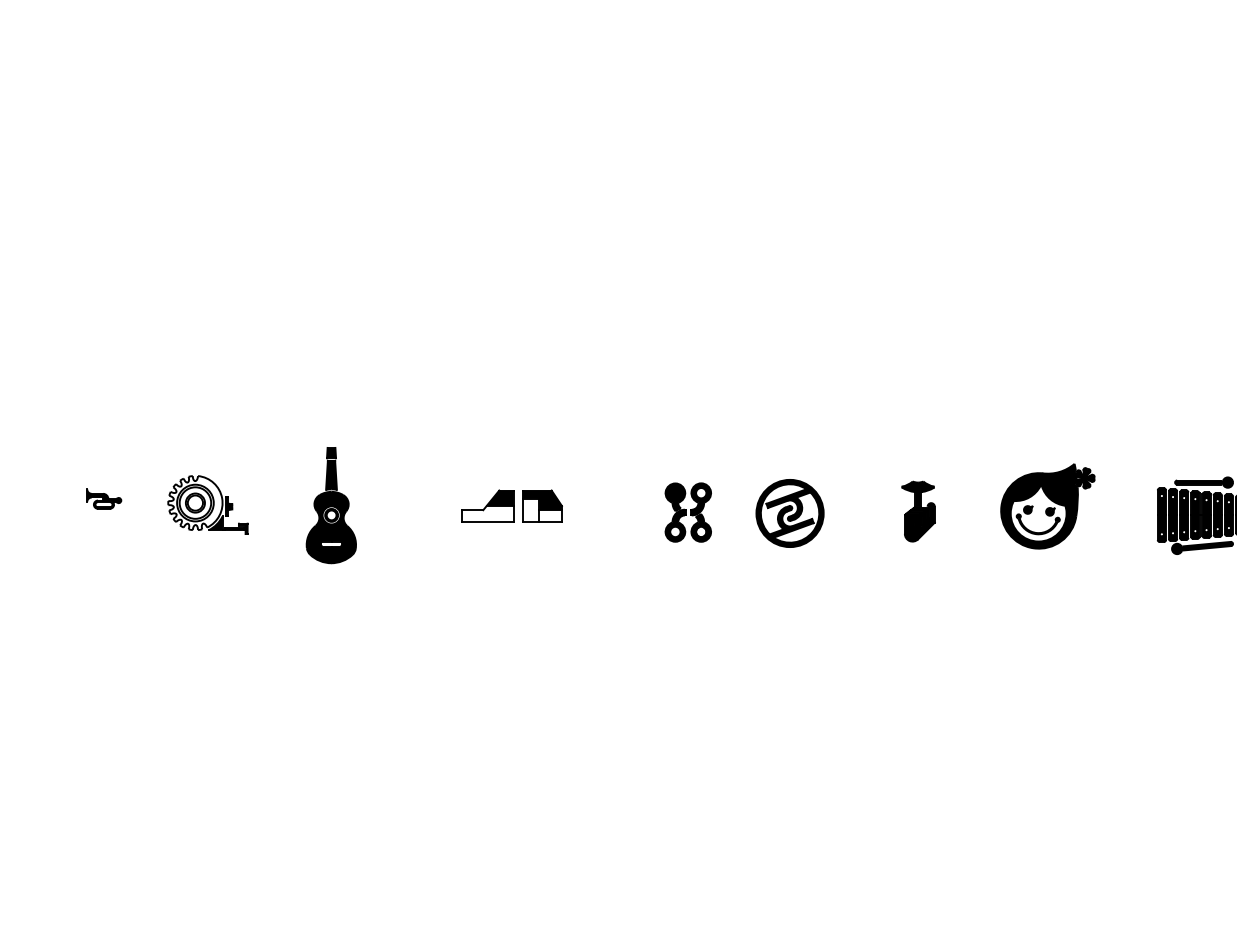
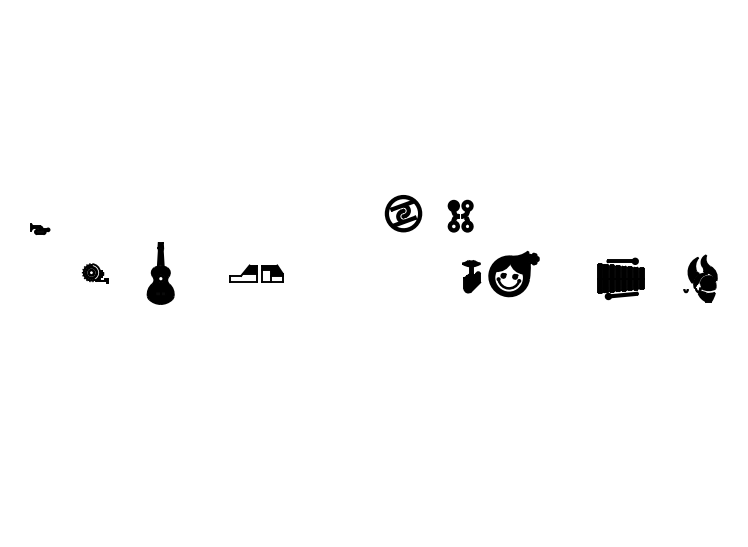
part: (104, 498) -> (40, 228), moved
part: (208, 505) -> (95, 273), size x0.6
part: (1046, 507) -> (513, 274), moved
part: (688, 511) -> (460, 215), moved
part: (790, 513) -> (403, 213), moved

